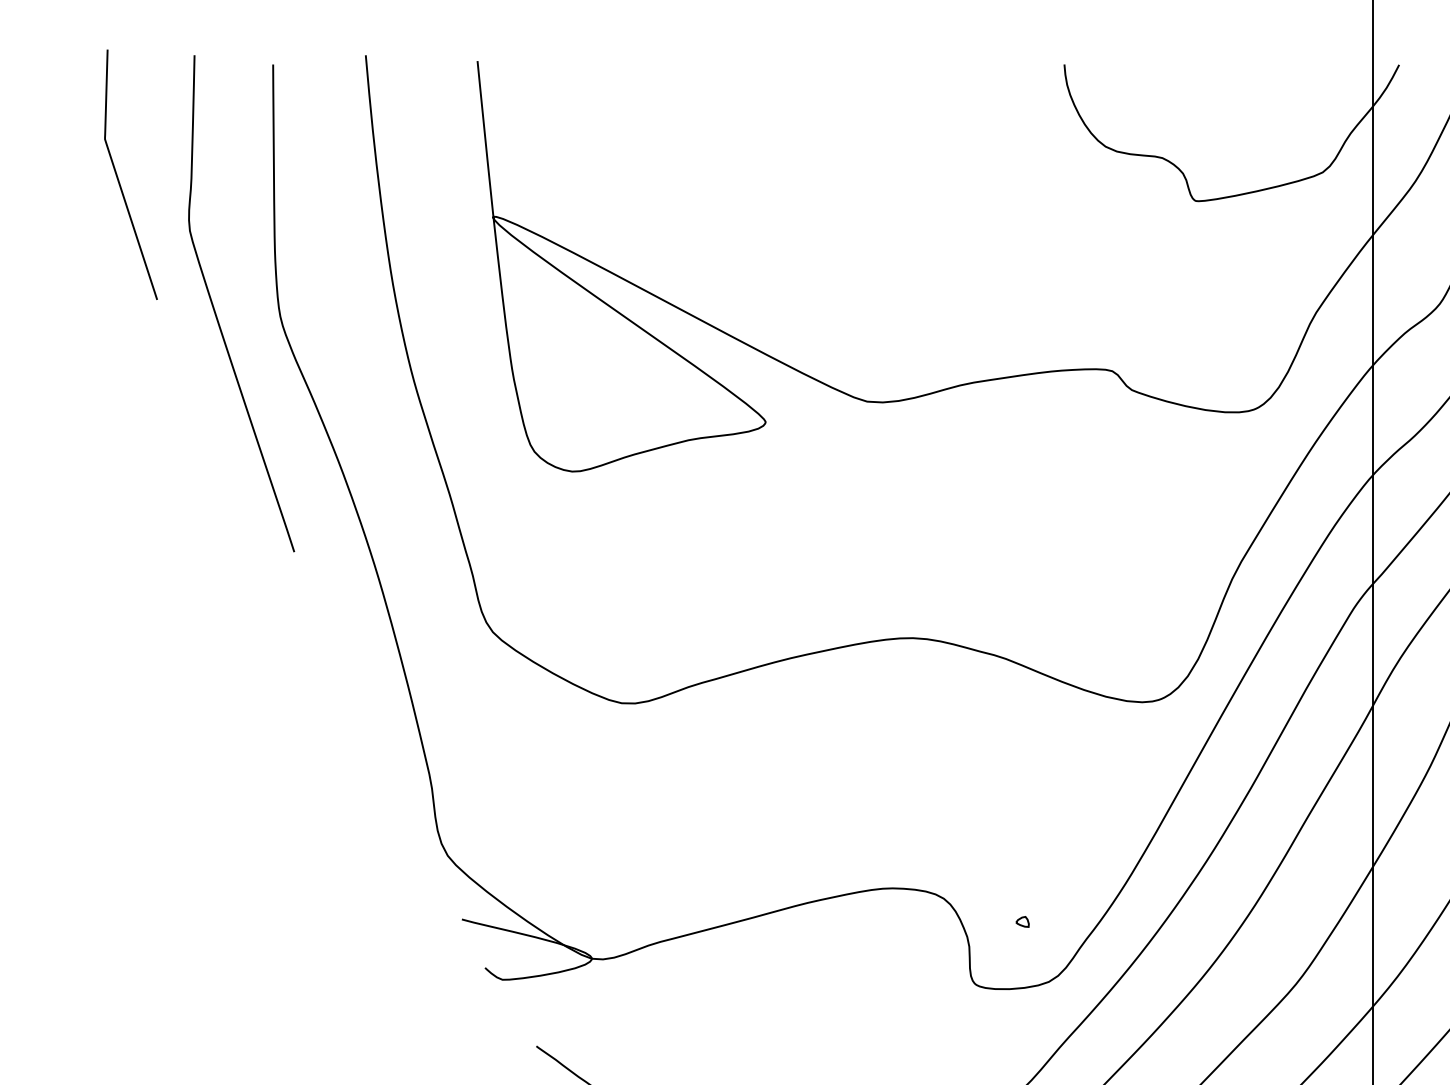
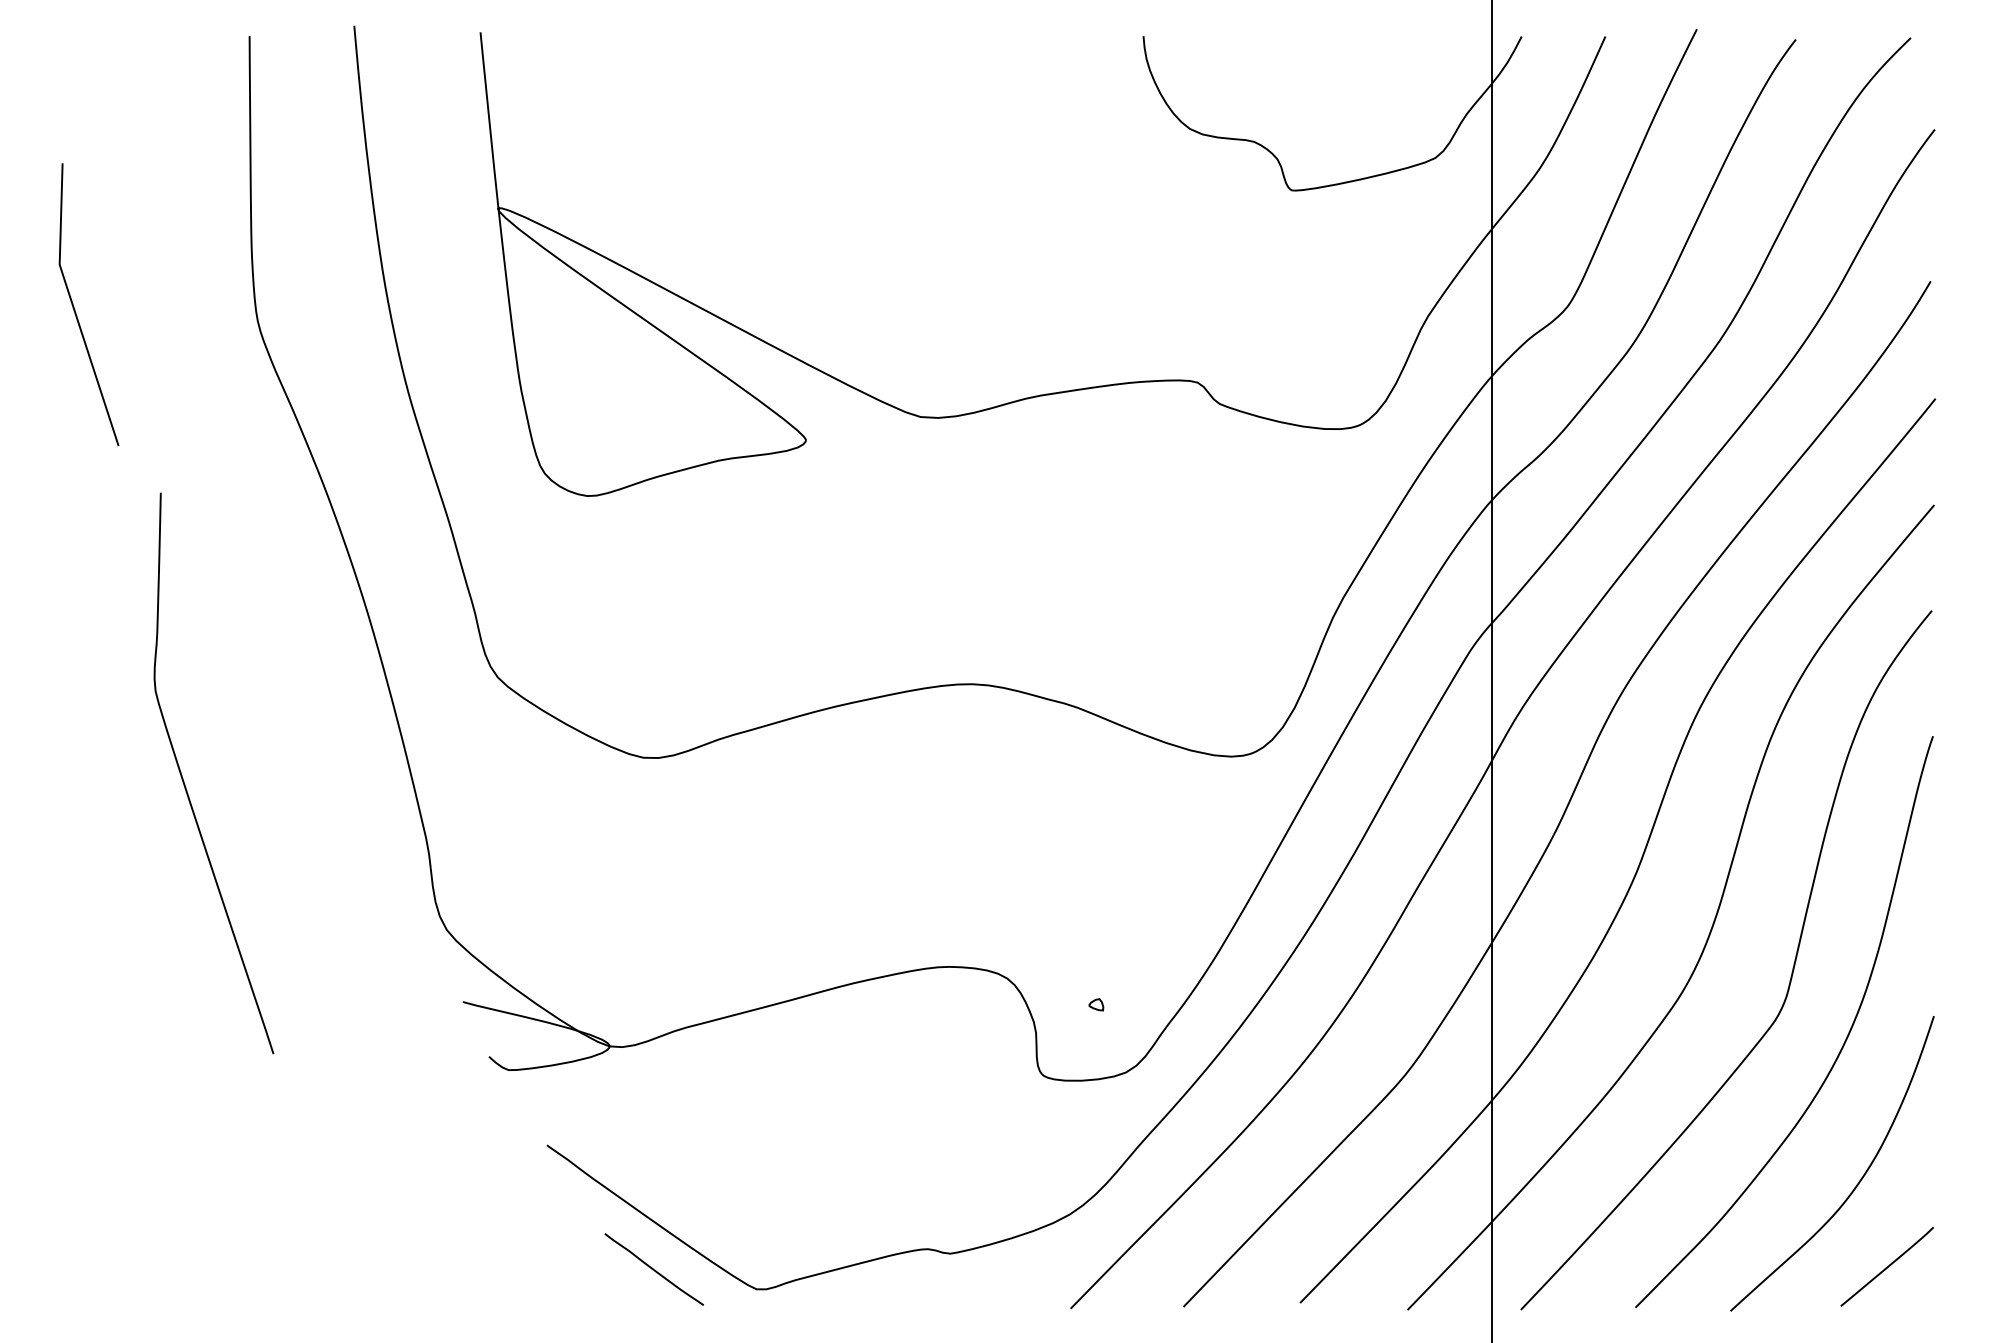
curve: (119, 178) -> (75, 309), moved
curve: (215, 310) -> (184, 781), moved

